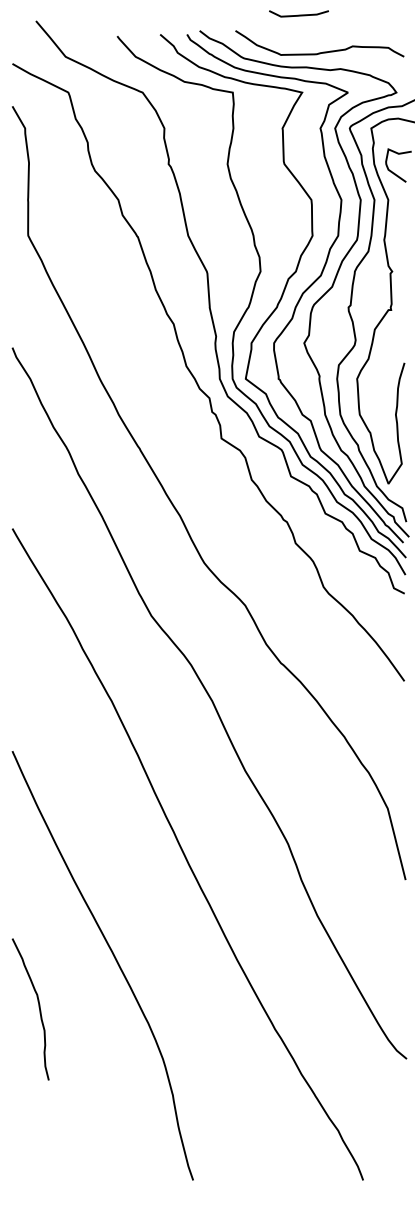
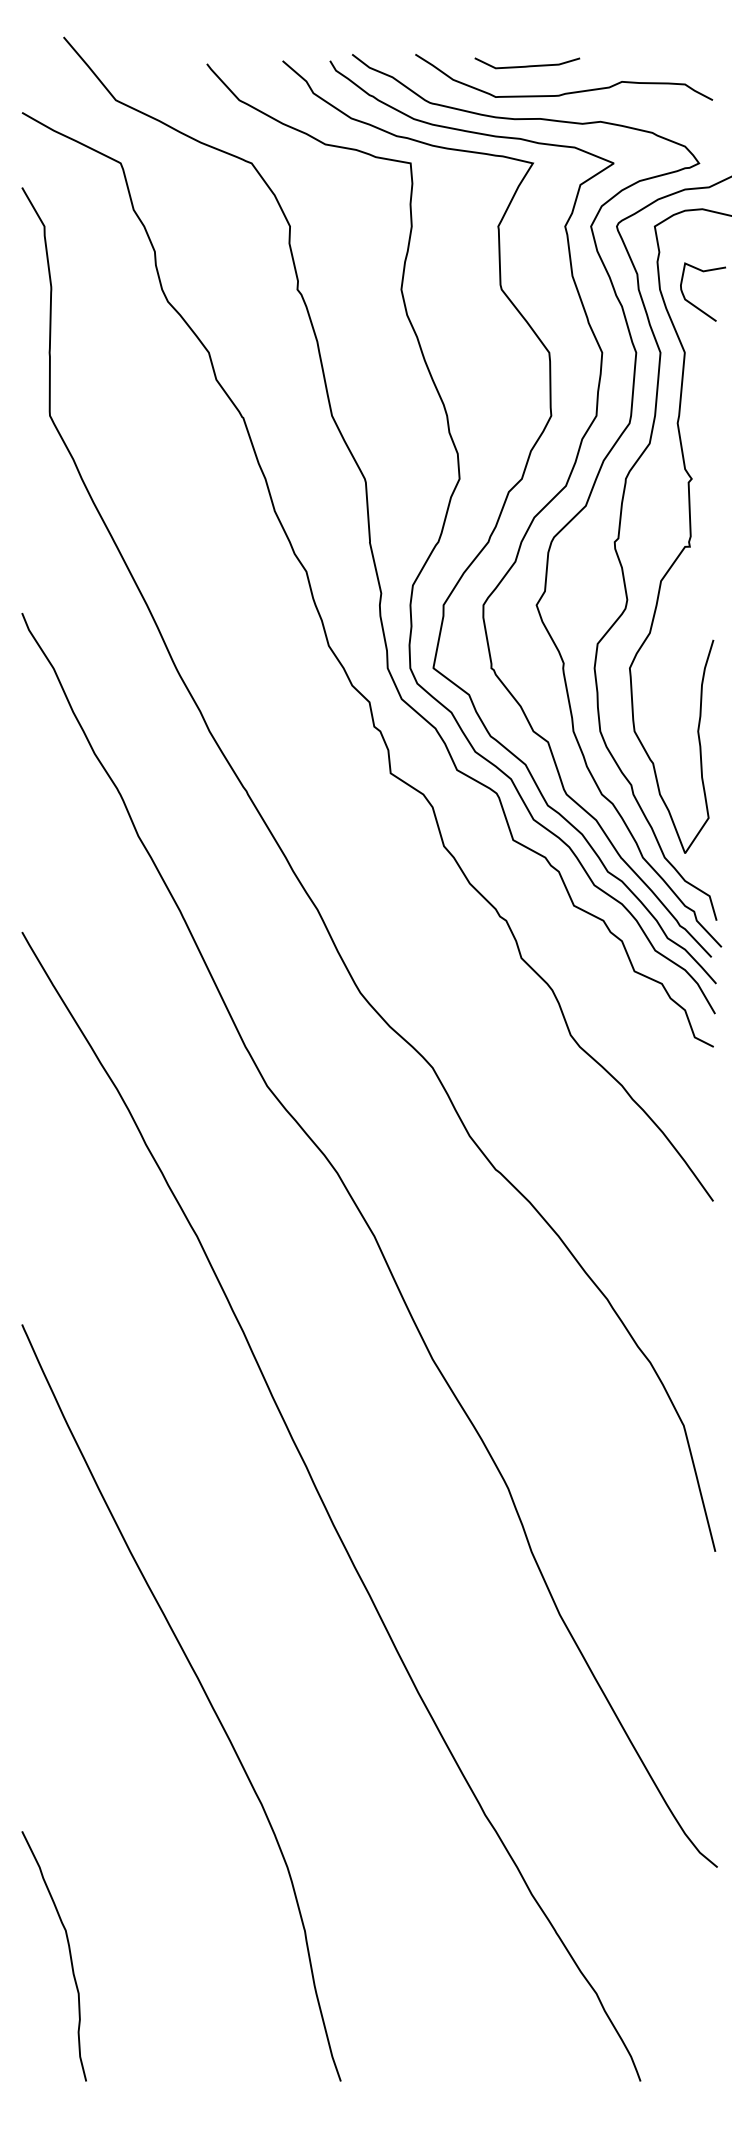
curve: (298, 14) -> (526, 64), moved
curve: (38, 1007) -> (68, 1952), moved

